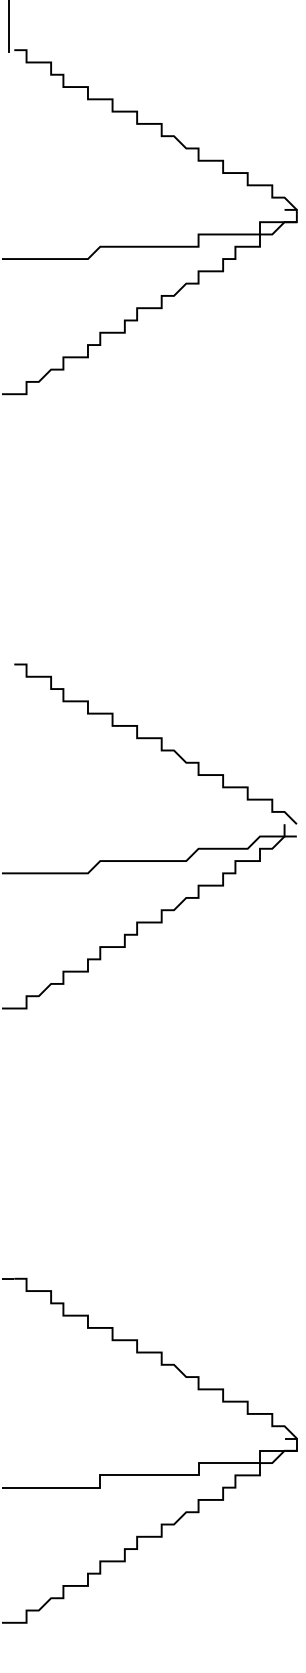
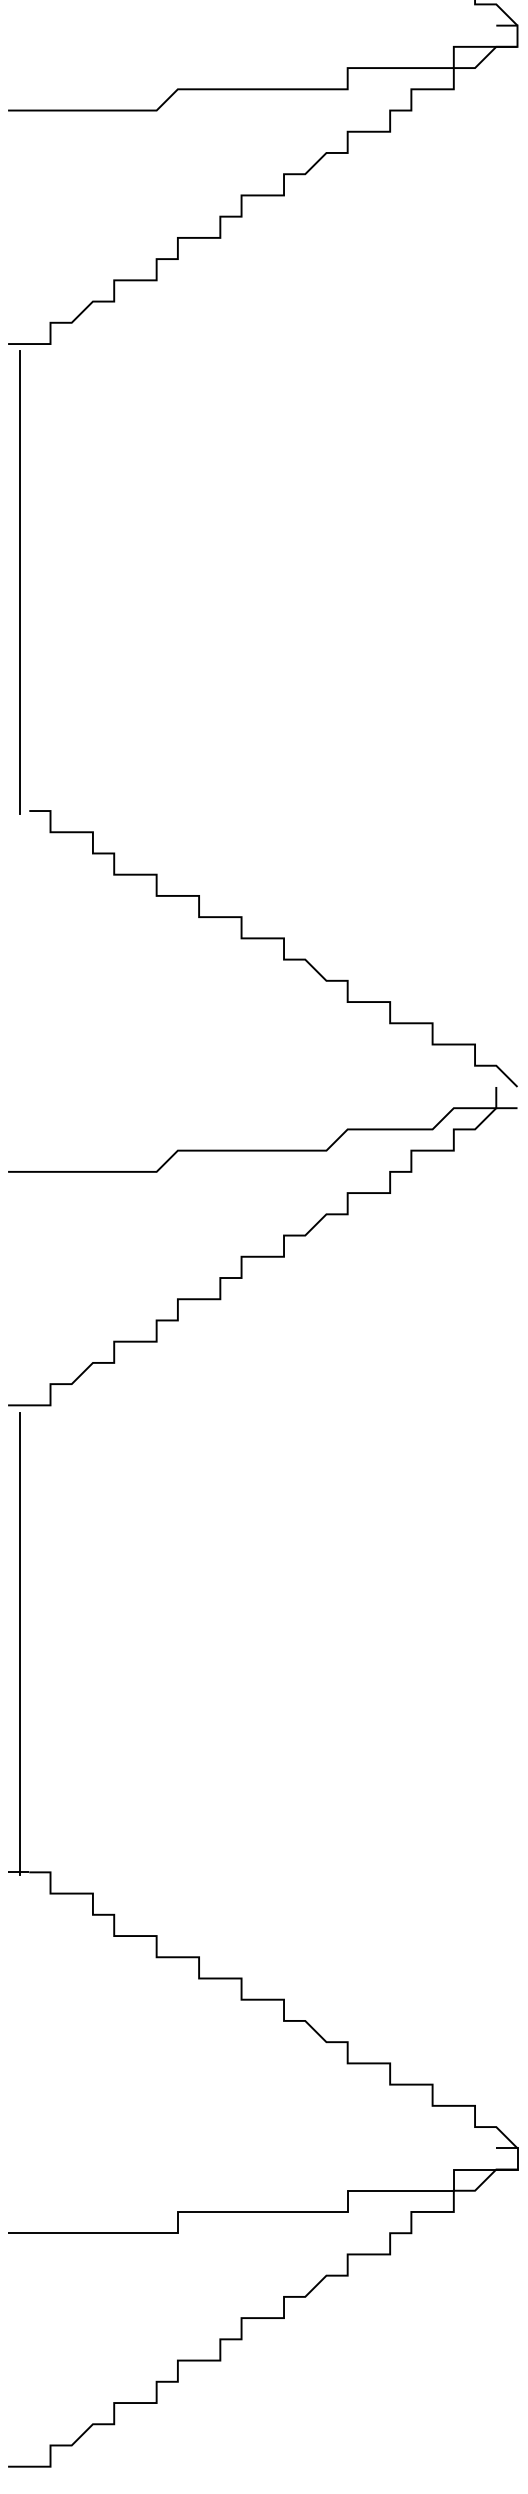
line: (9, 532) -> (21, 582), added
line: (9, 1146) -> (21, 1643), added

